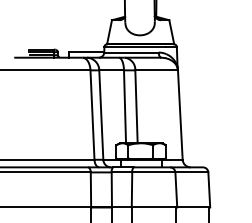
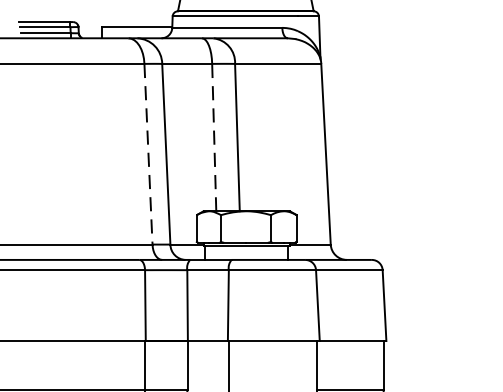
line: (125, 107) -> (215, 138), solid -> dashed
line: (92, 115) -> (148, 155), solid -> dashed

